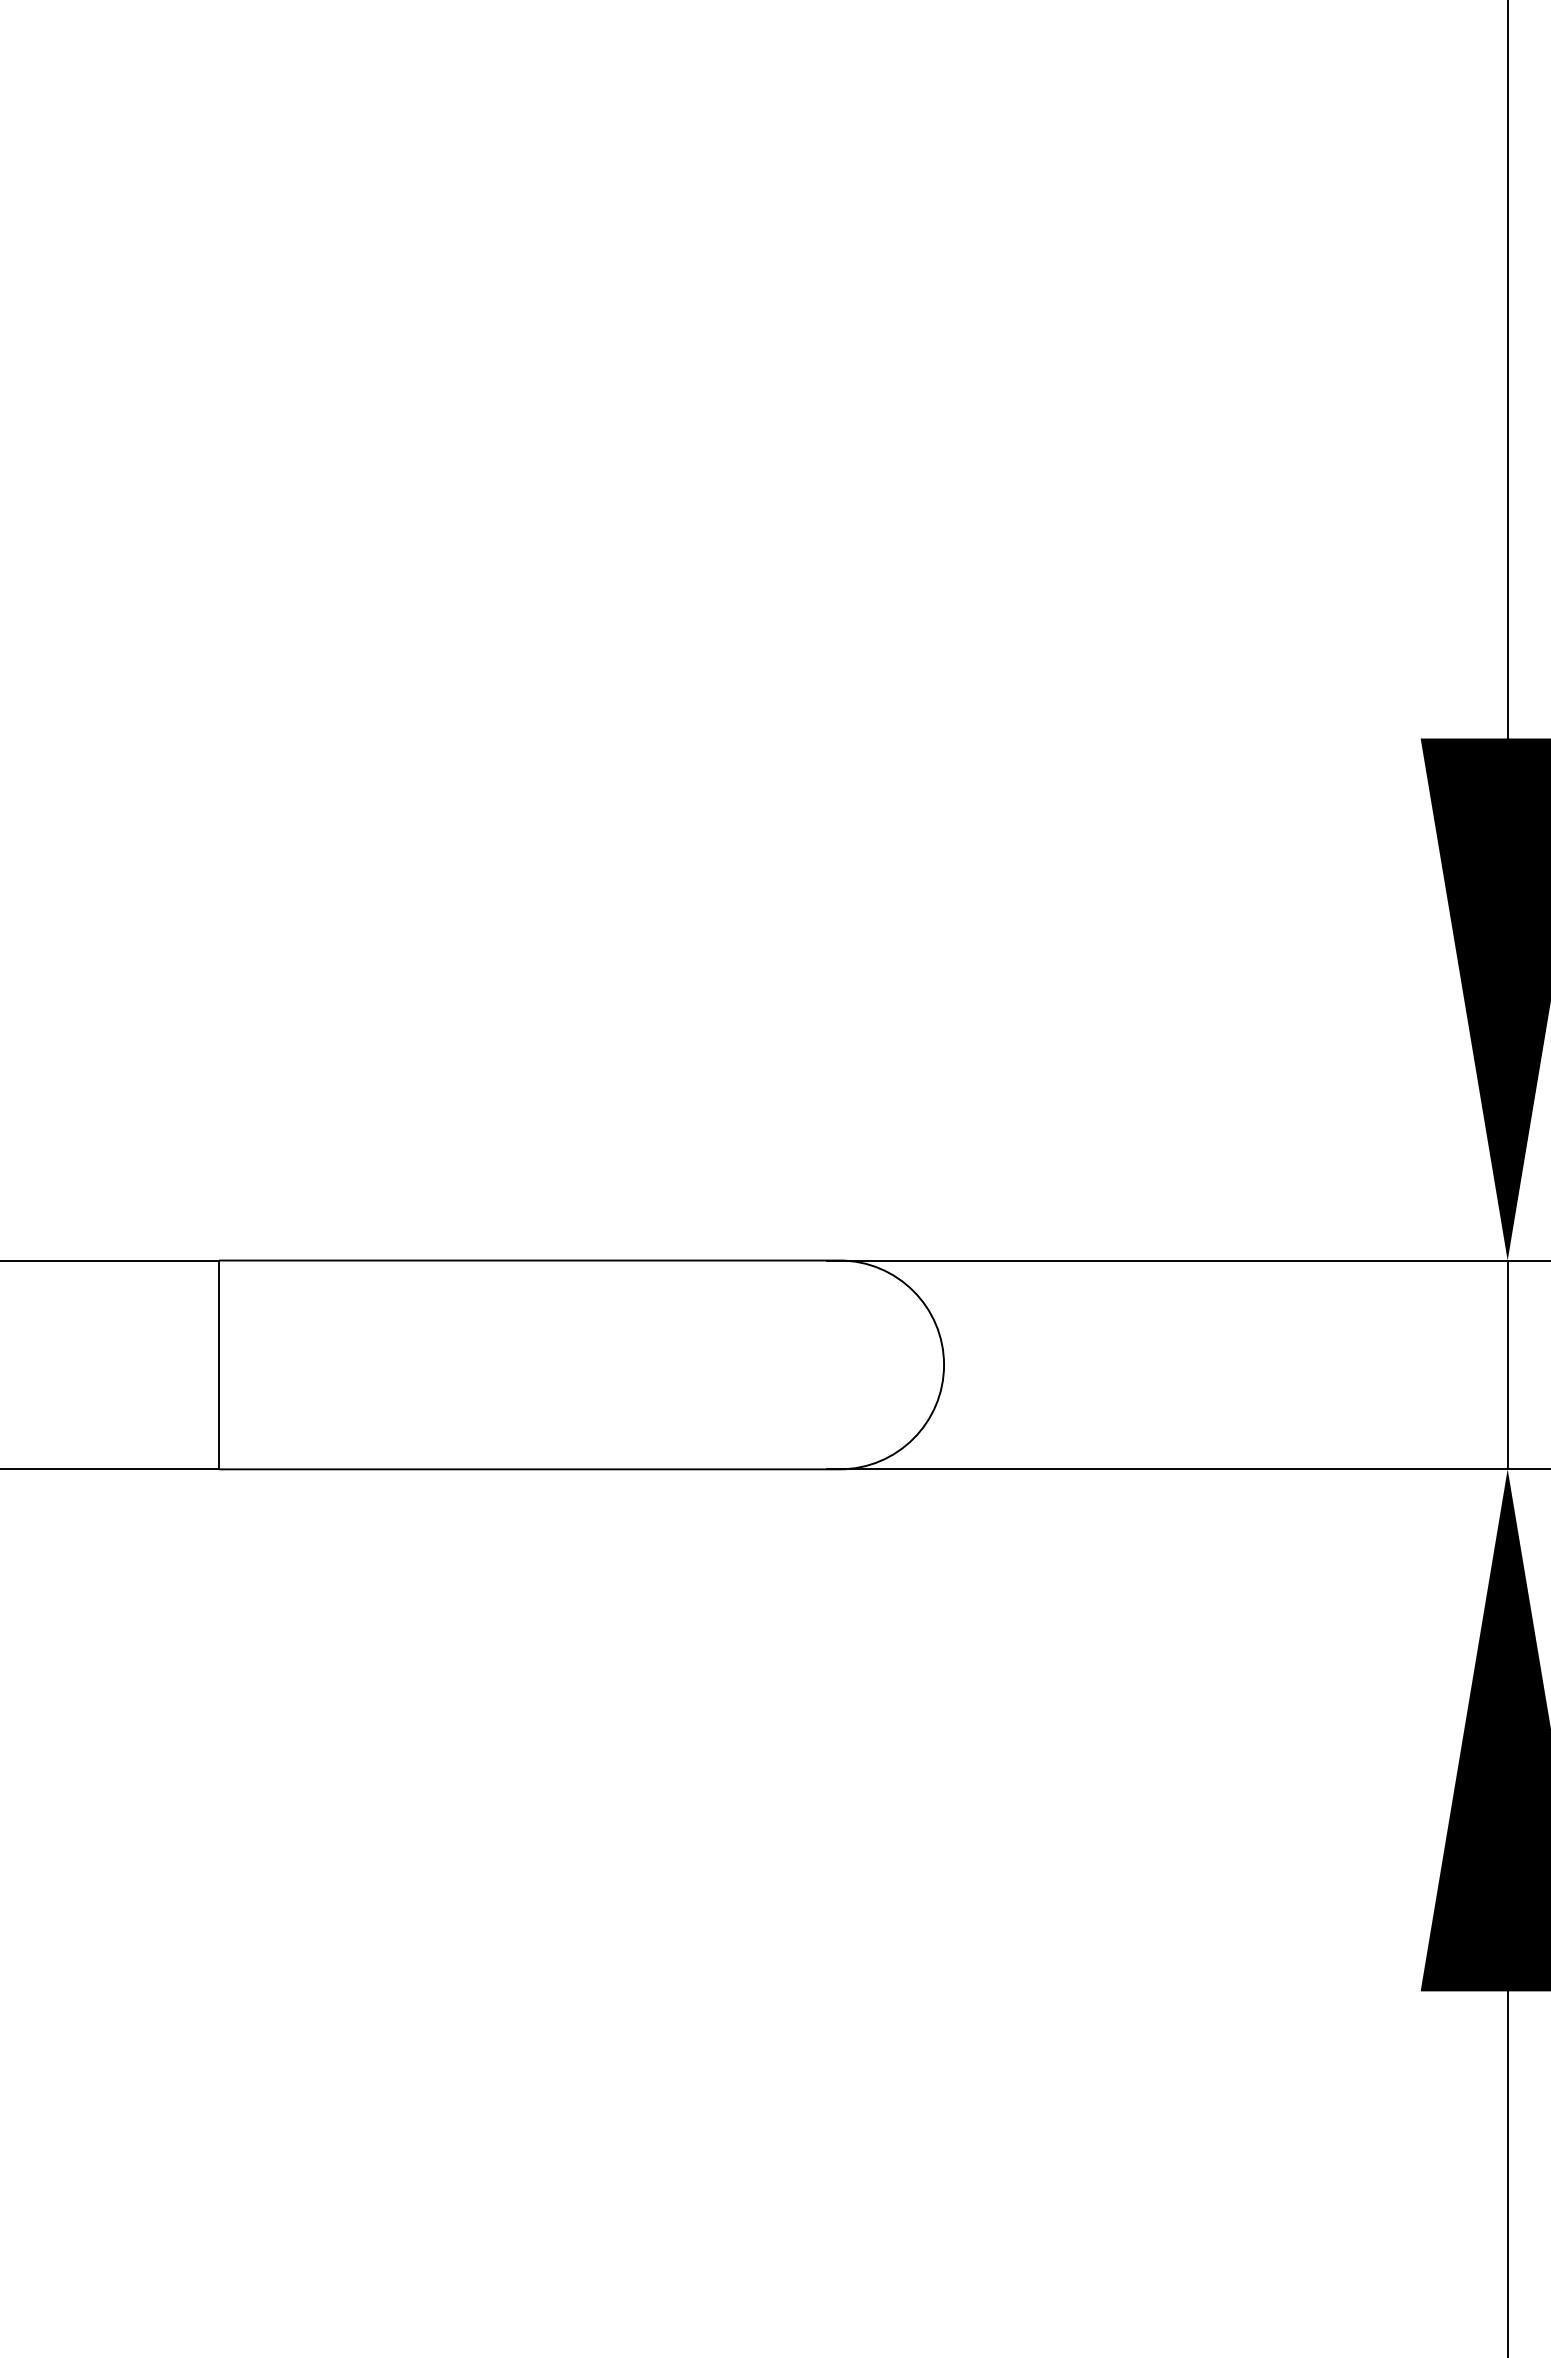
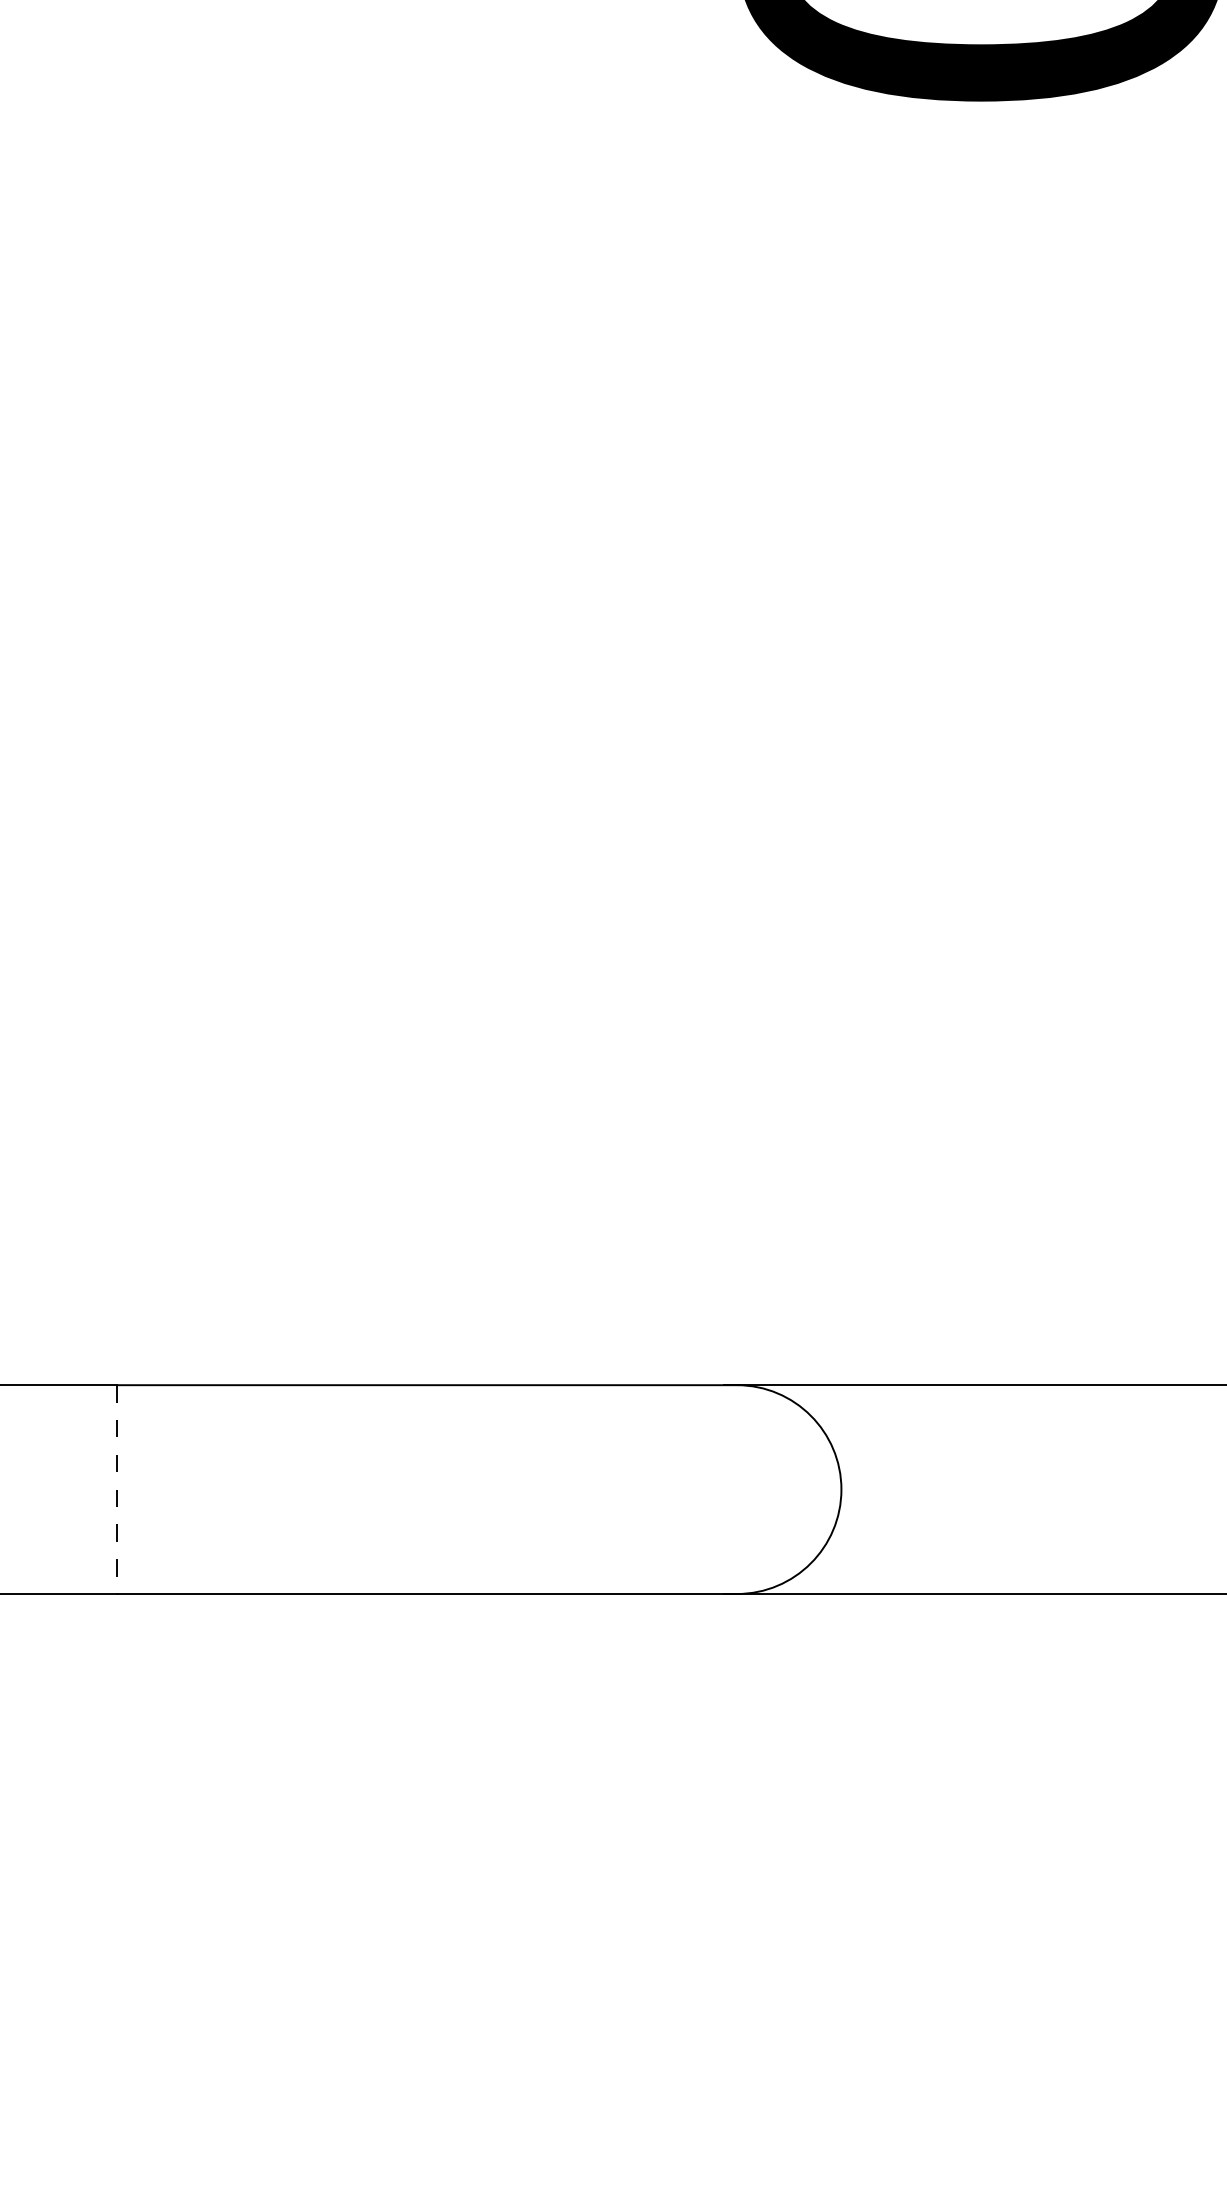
line: (219, 1365) -> (116, 1490), solid -> dashed

